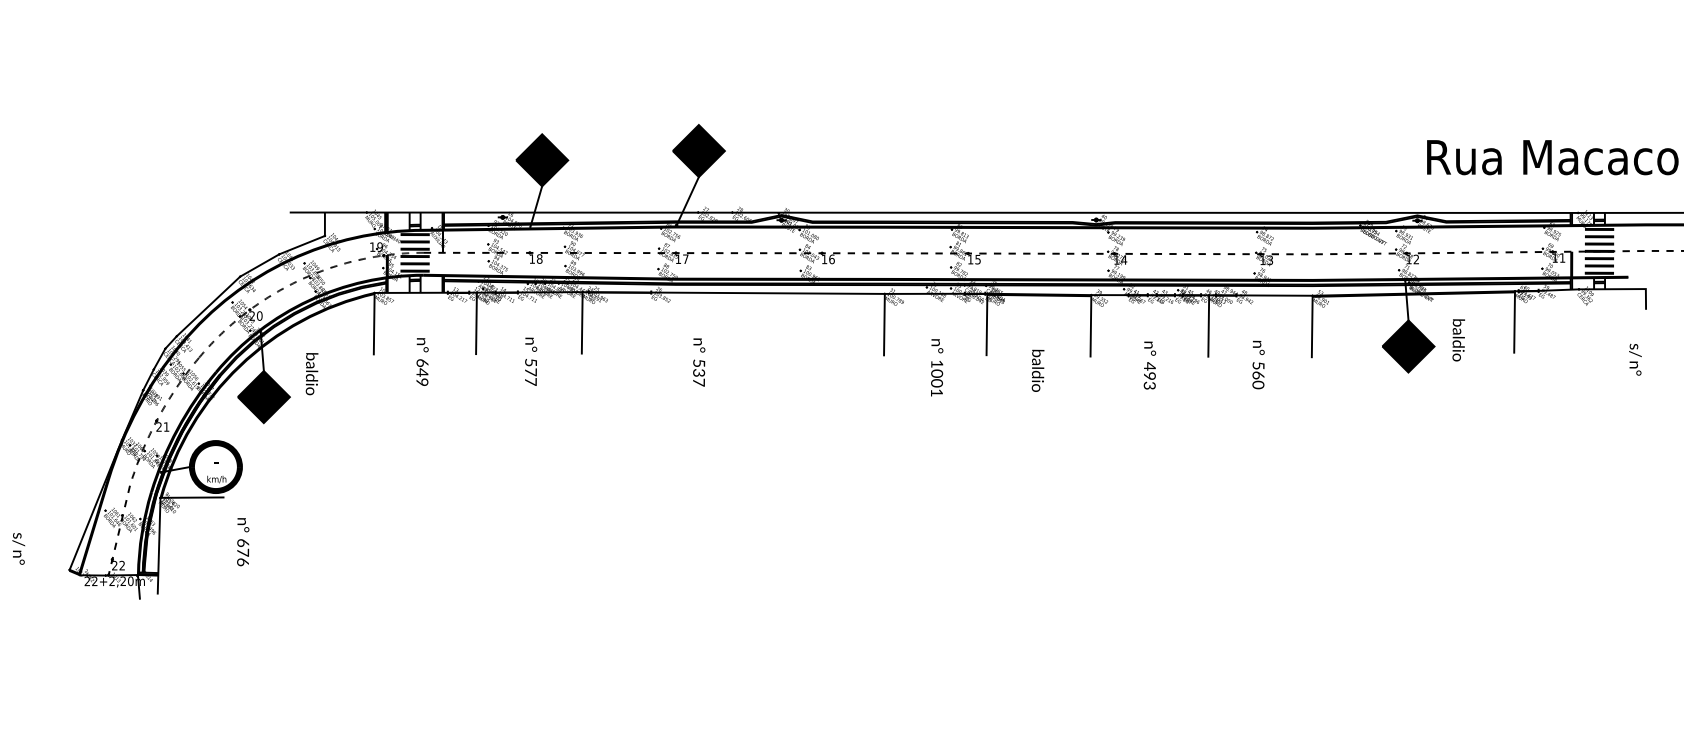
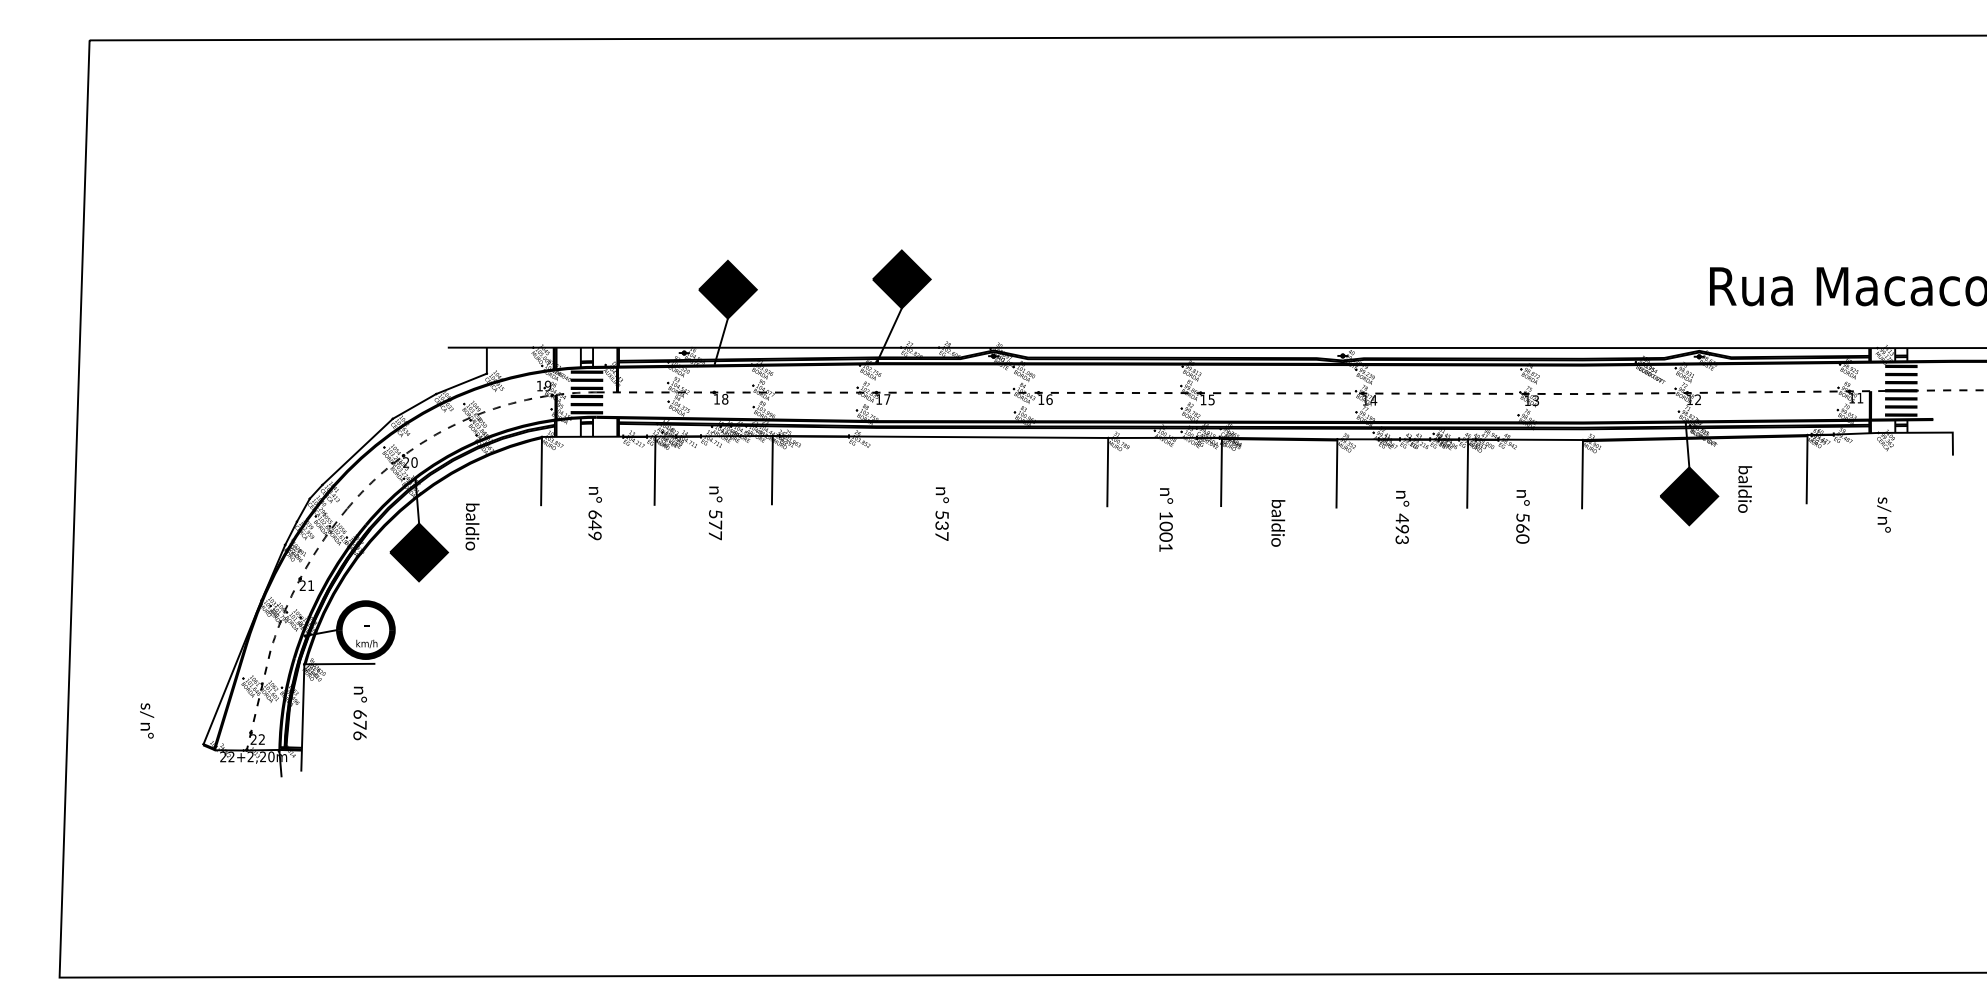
text: (1635, 359) -> (1884, 514), moved
text: (698, 361) -> (941, 513), moved
text: (242, 542) -> (359, 713), moved

